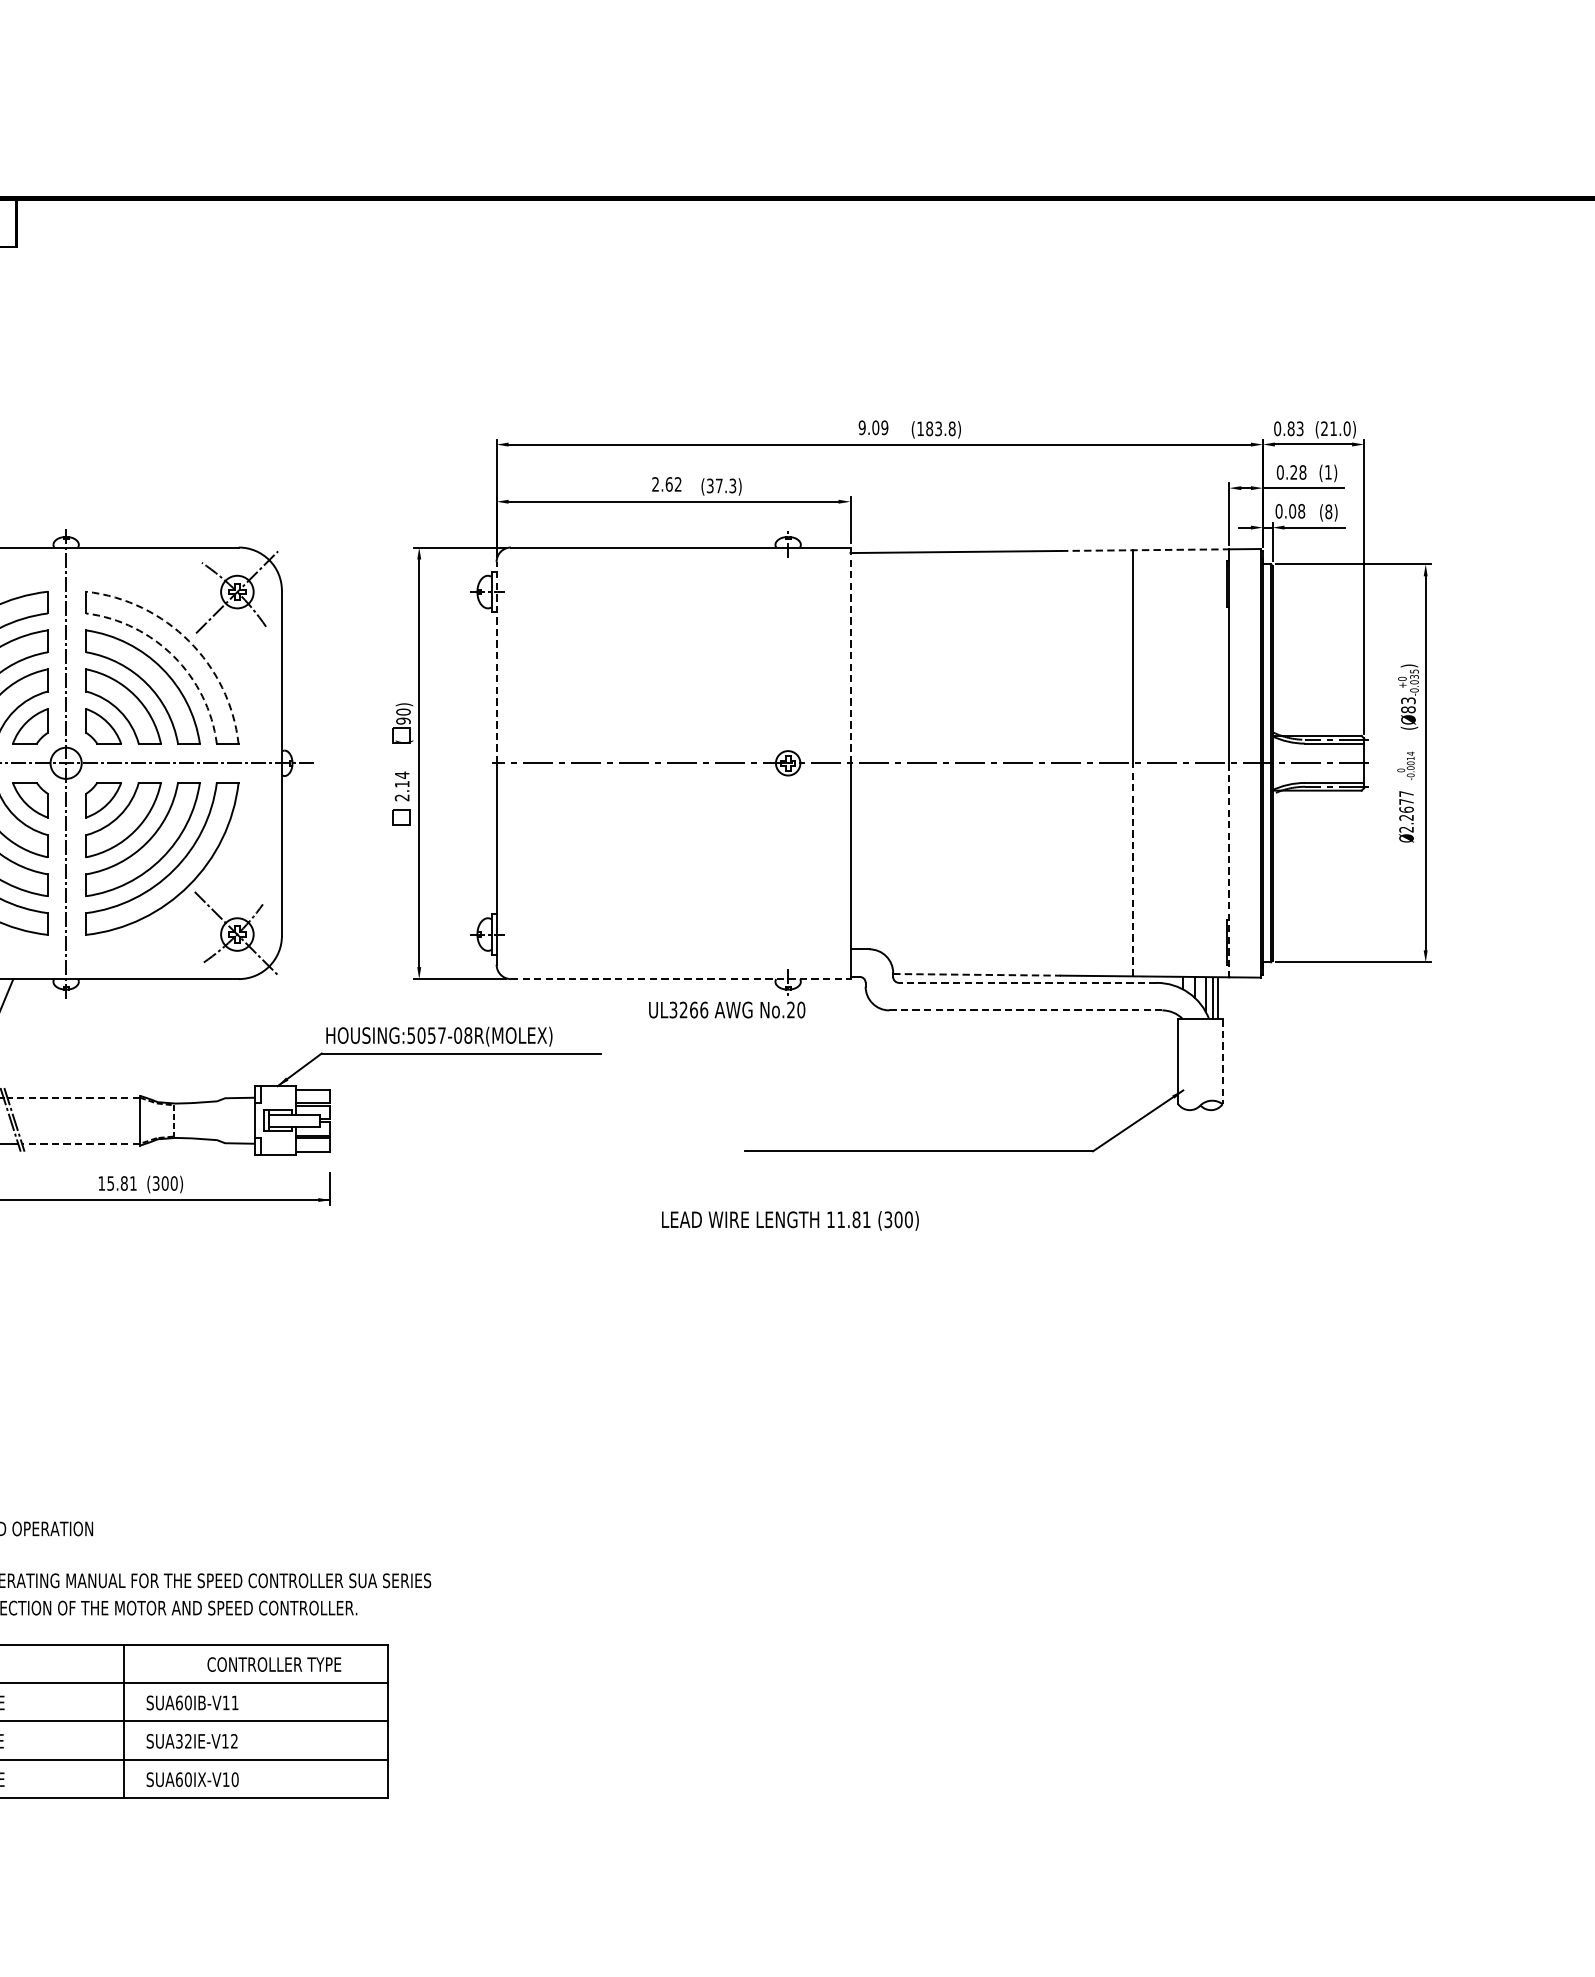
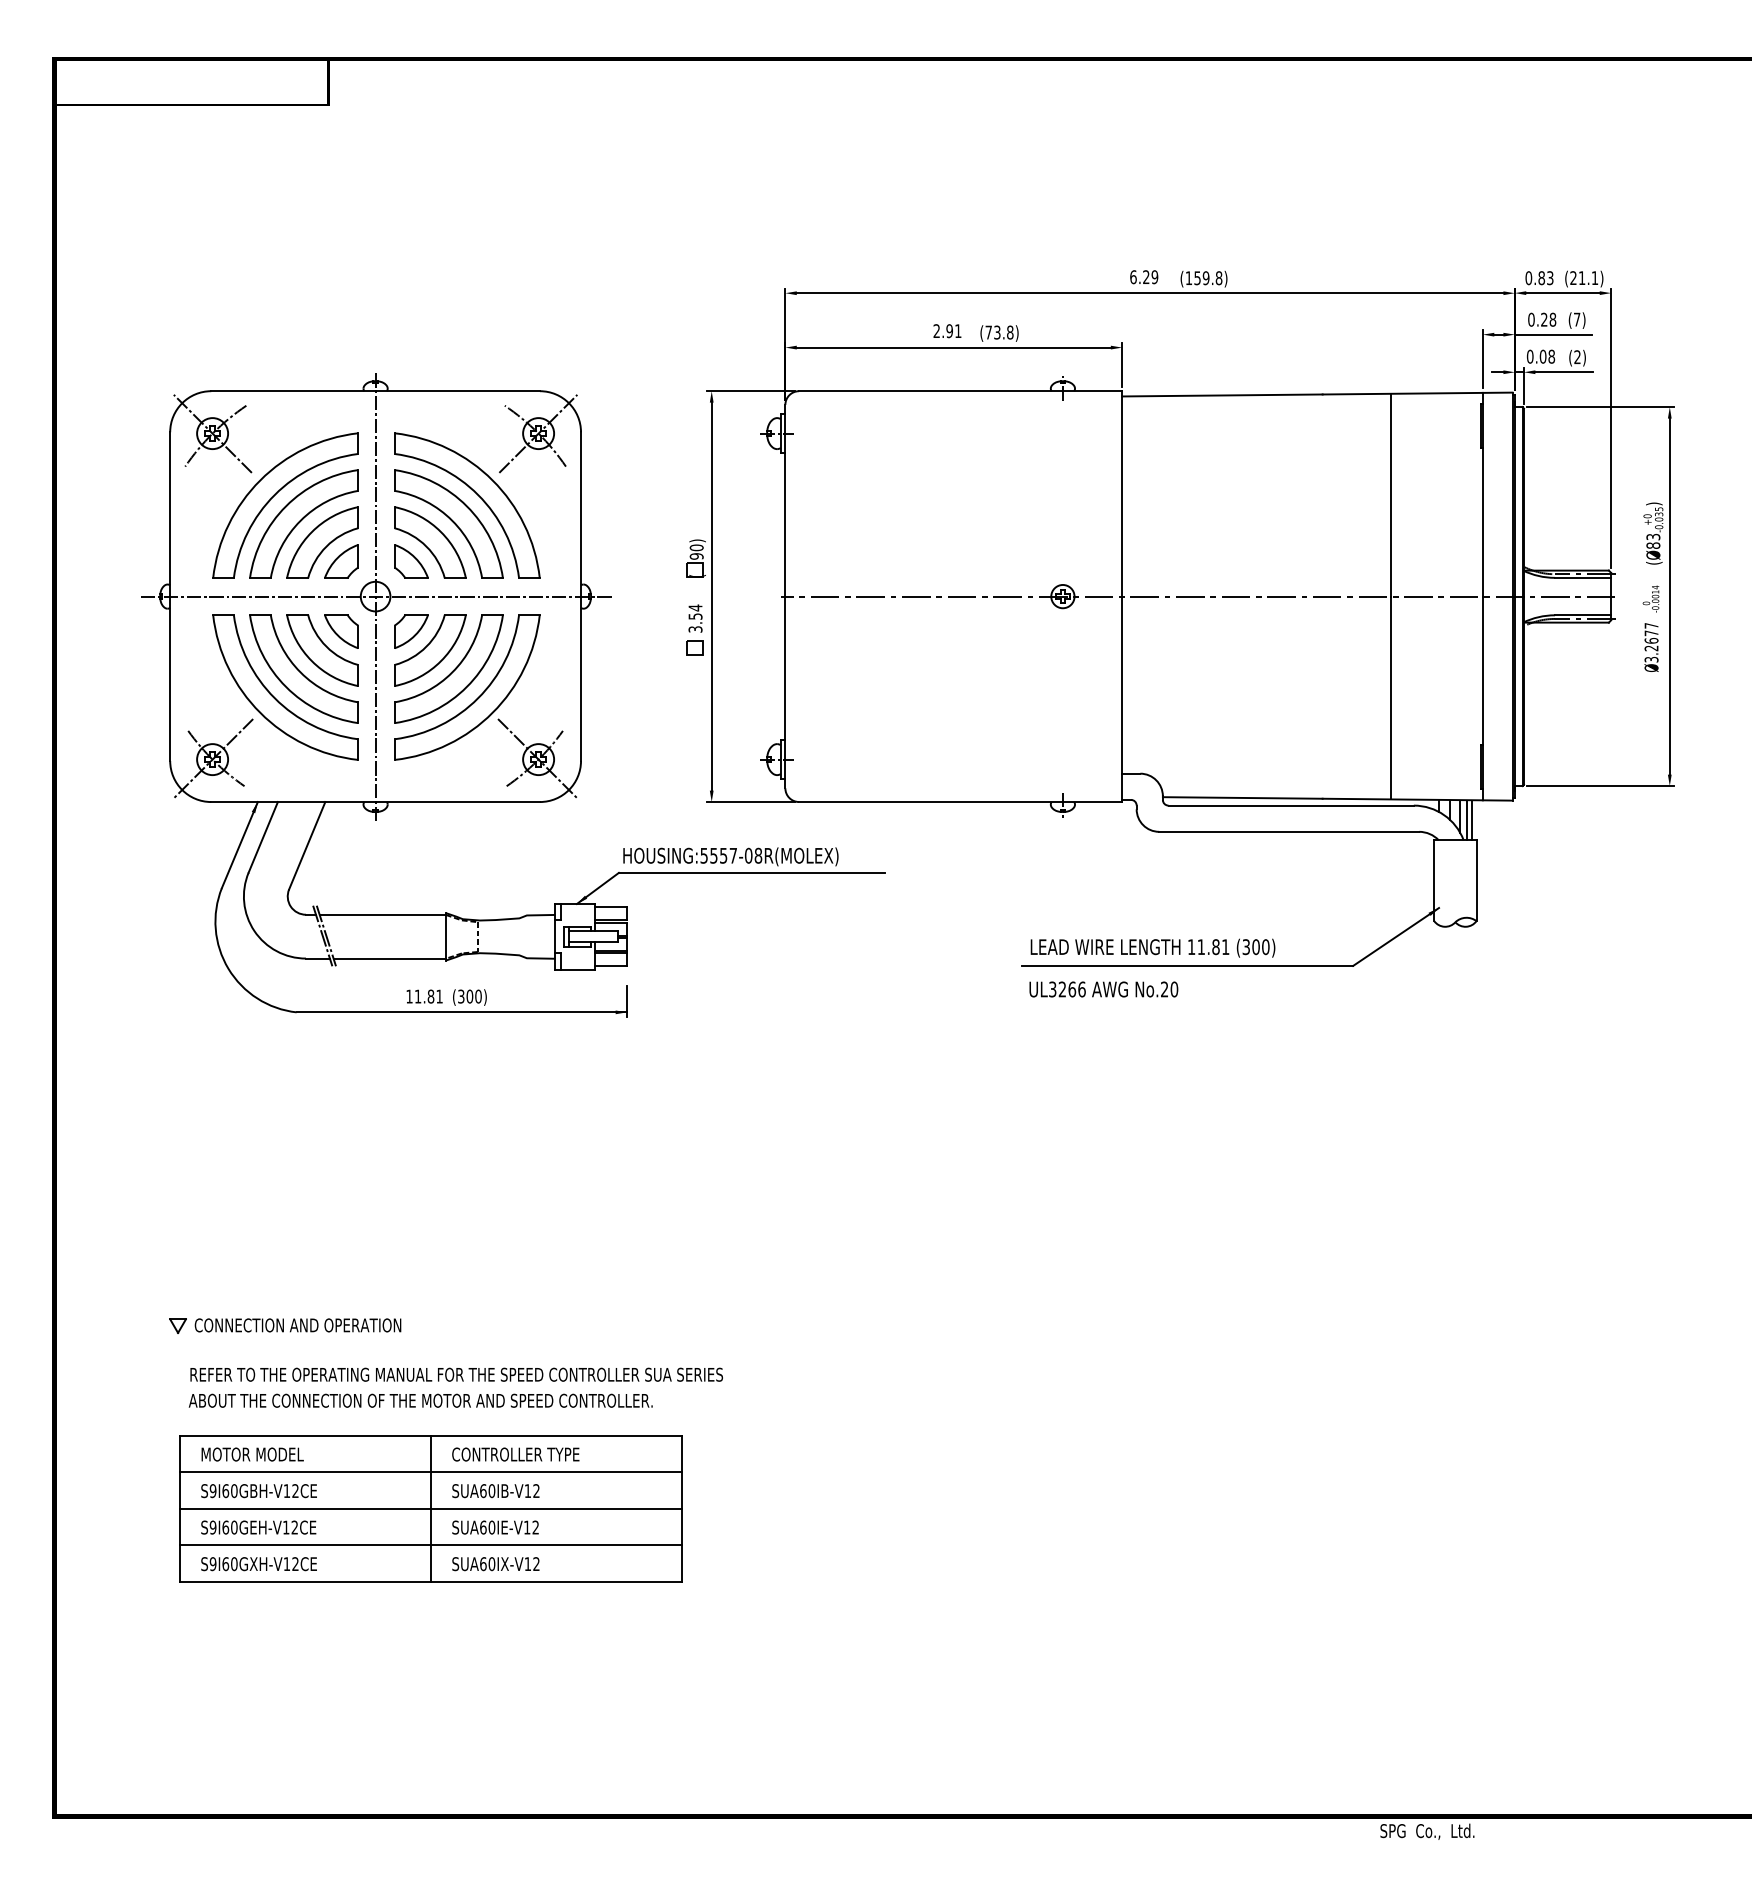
text: (868, 428) -> (1139, 277), 9.09 -> 6.29
text: (933, 429) -> (1201, 278), (183.8) -> (159.8)
text: (1346, 429) -> (1594, 278), (21.0) -> (21.1)
text: (1328, 472) -> (1577, 319), (1) -> (7)
text: (673, 484) -> (953, 331), 2.62 -> 2.91
text: (721, 485) -> (999, 332), (37.3) -> (73.8)
text: (1328, 512) -> (1577, 357), (8) -> (2)
line: (1145, 549) -> (1403, 393), dashed -> solid
arc: (188, 641) -> (492, 480), dashed -> solid
line: (850, 654) -> (1122, 493), dashed -> solid
arc: (174, 656) -> (478, 494), dashed -> solid
line: (496, 662) -> (785, 500), dashed -> solid
text: (402, 790) -> (695, 622), 2.14 -> 3.54
text: (1406, 829) -> (1651, 659), Ø2.2677 -> Ø3.2677
line: (1132, 869) -> (1390, 697), dashed -> solid
line: (1228, 870) -> (1482, 698), dashed -> solid
line: (976, 974) -> (1242, 797), dashed -> solid
line: (680, 979) -> (960, 802), dashed -> solid
line: (1028, 982) -> (1291, 805), dashed -> solid
text: (726, 1010) -> (1103, 989), moved
line: (1026, 1010) -> (1289, 831), dashed -> solid
text: (421, 1035) -> (713, 855), HOUSING:5057-08R(MOLEX) -> HOUSING:5557-08R(MOLEX)
line: (1222, 1062) -> (1476, 881), dashed -> solid
line: (73, 1097) -> (382, 914), dashed -> solid
line: (80, 1143) -> (389, 958), dashed -> solid
text: (110, 1183) -> (417, 996), 15.81 -> 11.81
text: (789, 1220) -> (1152, 947), moved
text: (274, 1664) -> (515, 1454), moved
text: (235, 1702) -> (536, 1490), SUA60IB-V11 -> SUA60IB-V12
text: (183, 1741) -> (487, 1527), SUA32IE-V12 -> SUA60IE-V12
text: (235, 1780) -> (536, 1564), SUA60IX-V10 -> SUA60IX-V12

